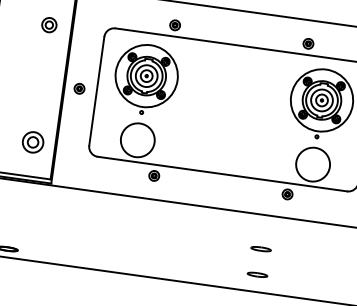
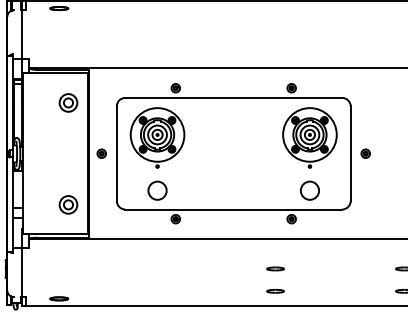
part: (49, 24) -> (68, 102), size x1.43
circle: (137, 140) -> (157, 190), size x0.62
circle: (312, 164) -> (309, 190), size x0.62

